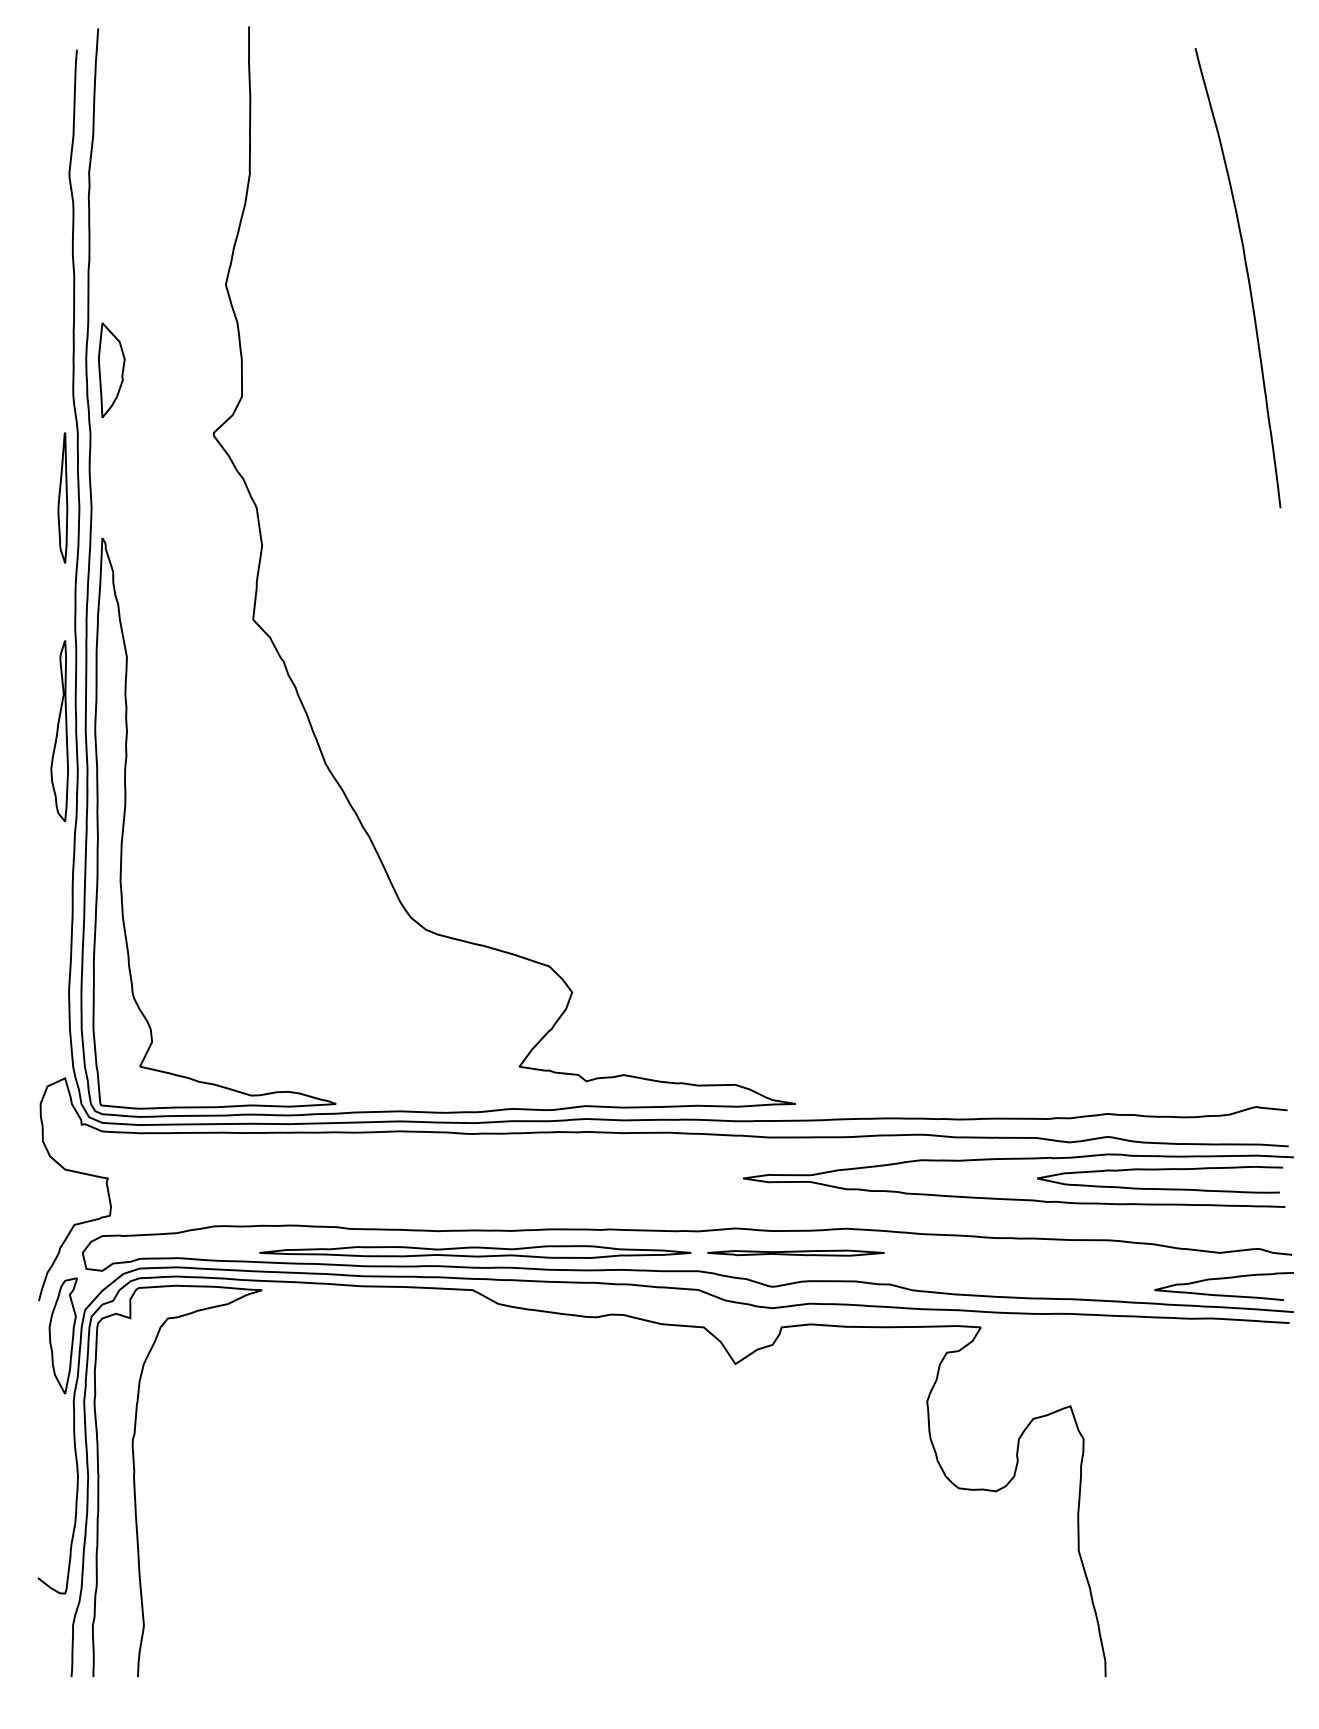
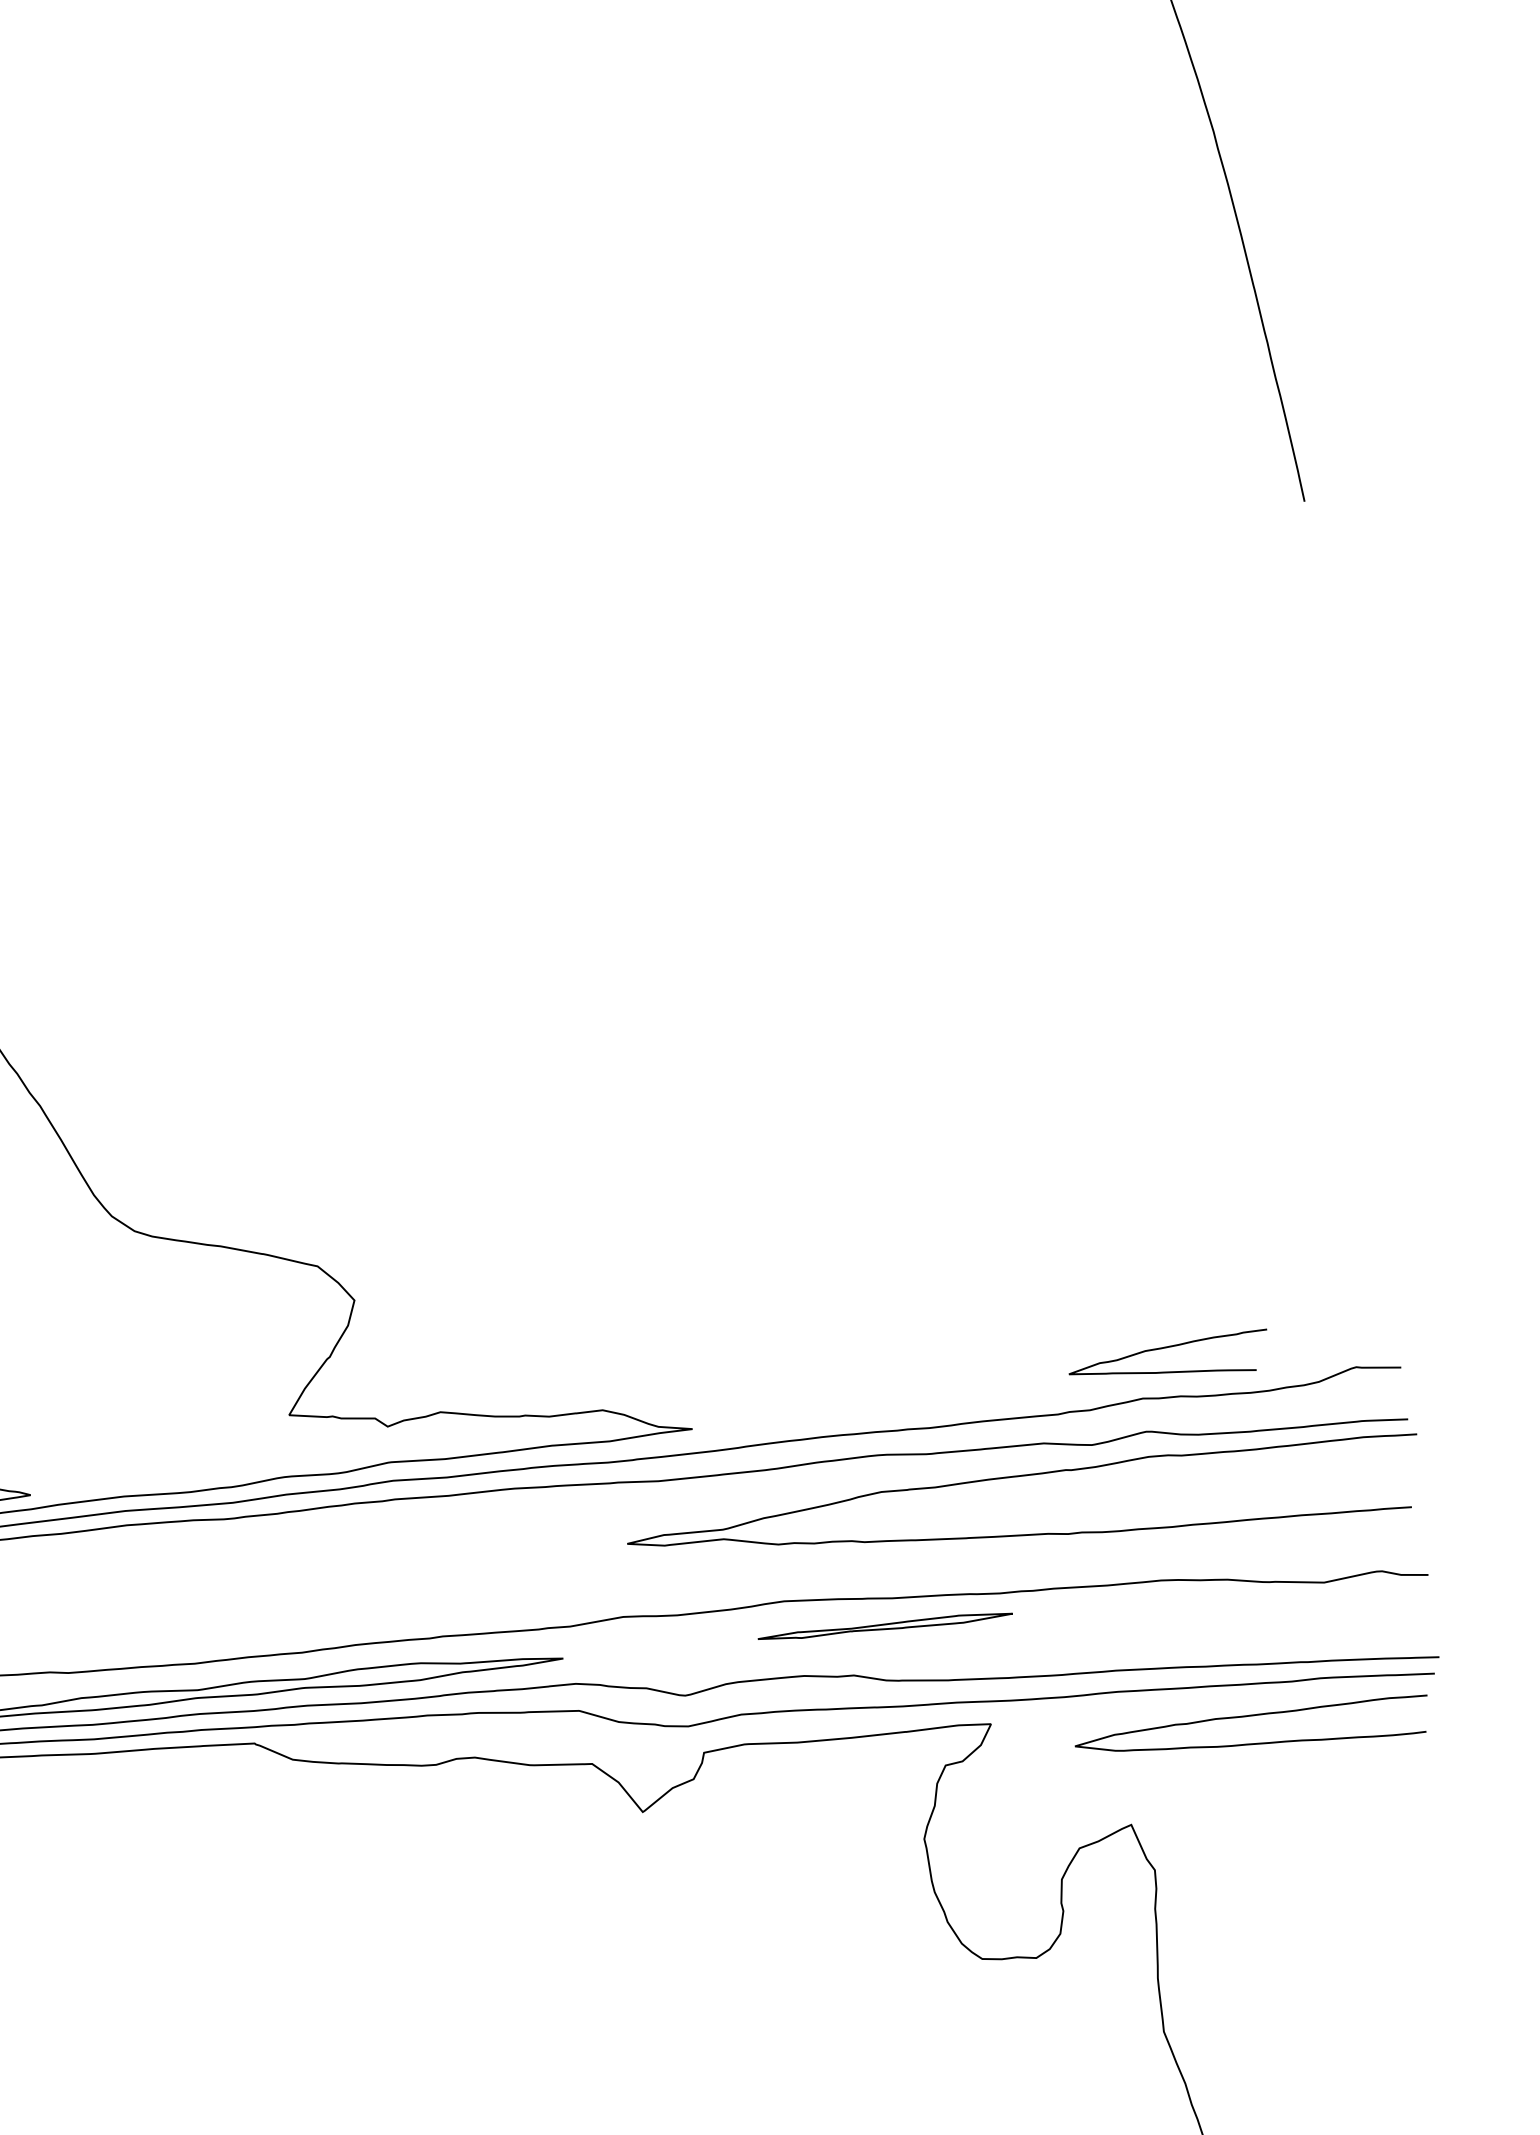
curve: (1159, 1170) -> (1249, 1717), moved
part: (795, 1252) -> (884, 1625), moved
curve: (1223, 1279) -> (1166, 1349), moved

